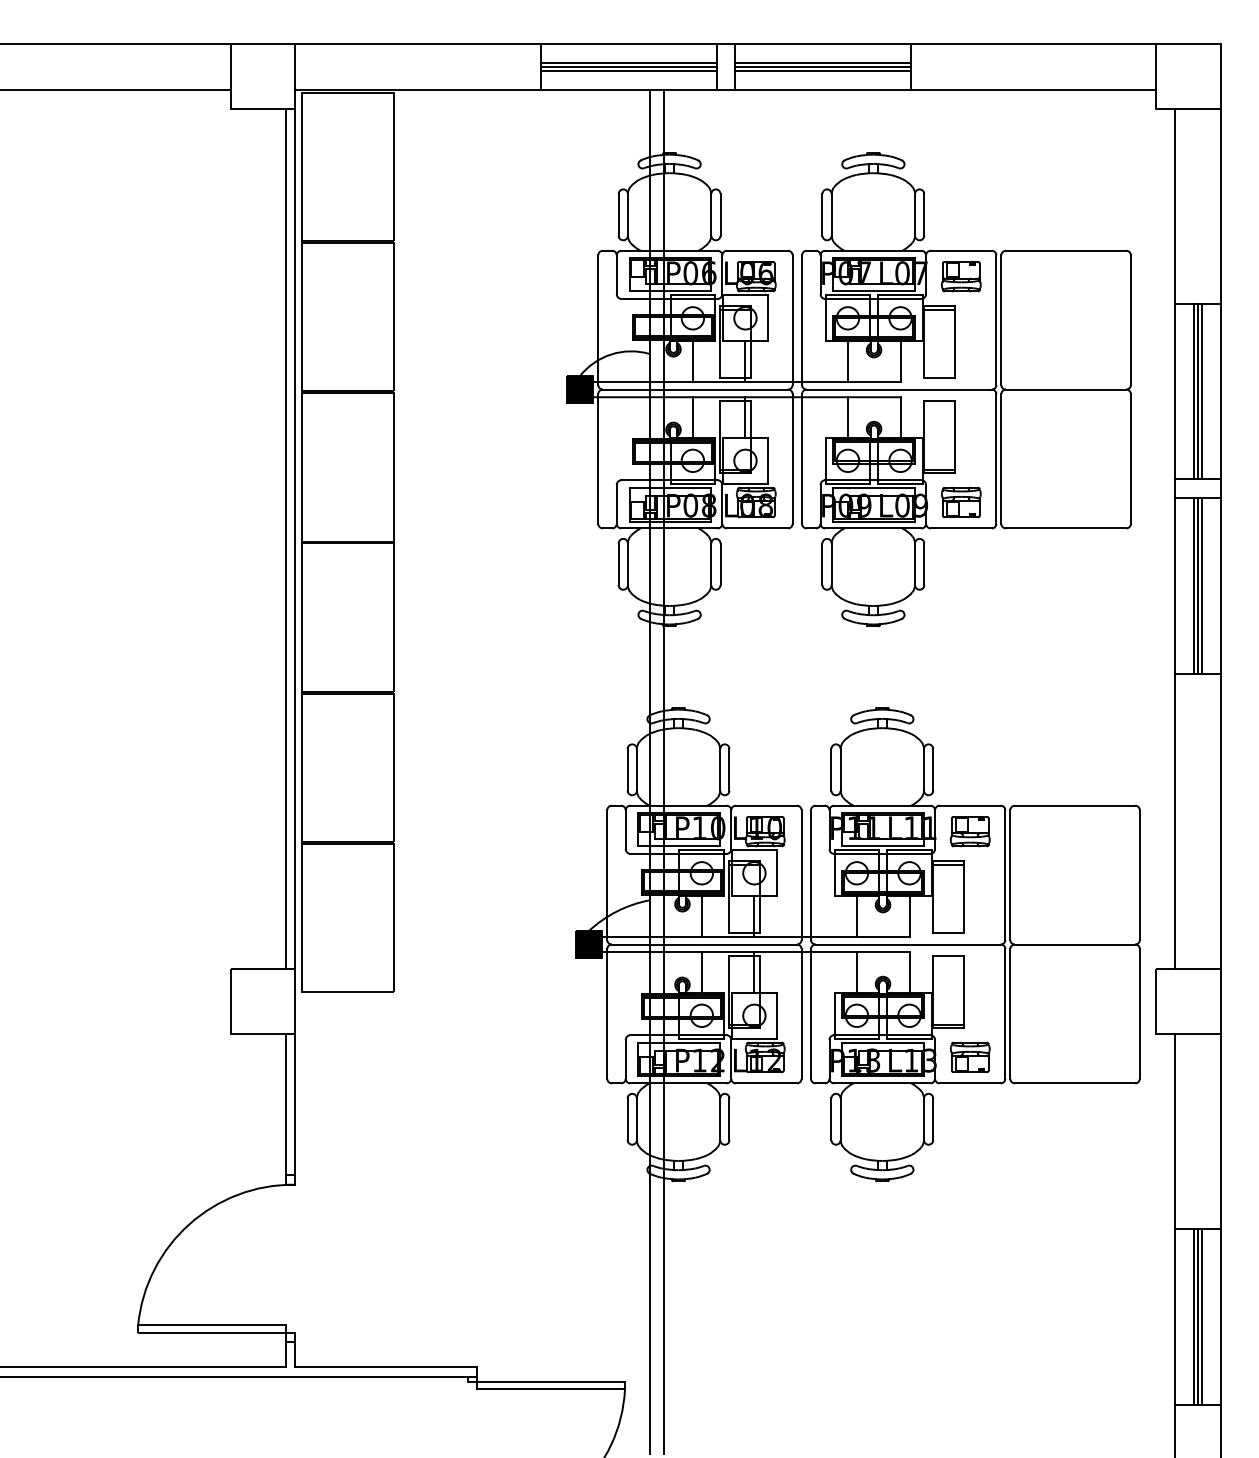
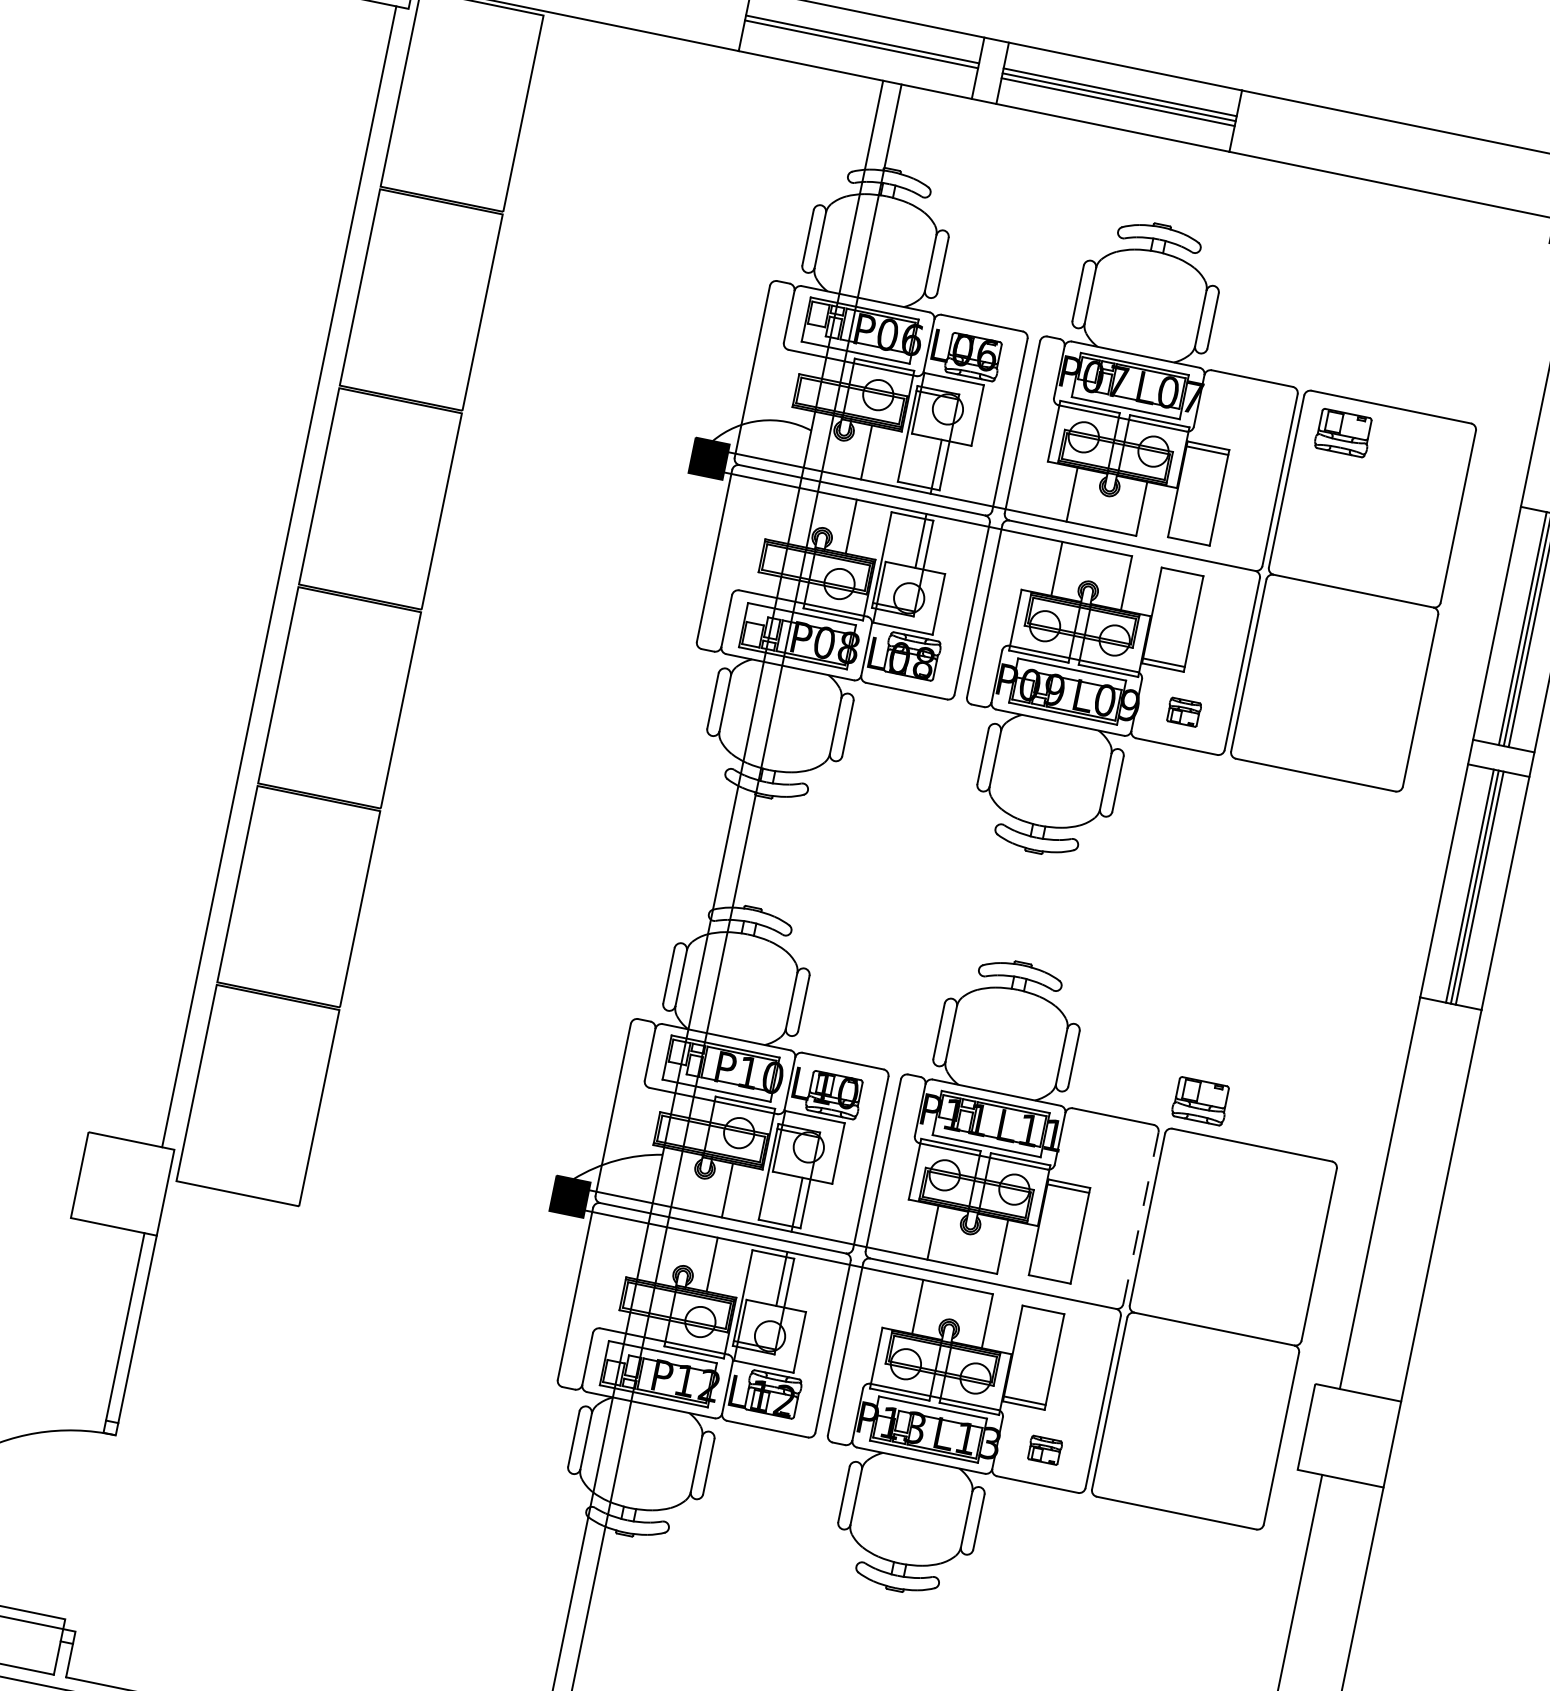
line: (628, 70) -> (860, 49), removed
part: (961, 276) -> (1343, 432), moved
part: (961, 502) -> (1184, 712), size x0.6
line: (295, 538) -> (291, 578), removed
part: (970, 831) -> (1201, 1101), moved
line: (1005, 875) -> (1141, 1218), solid -> dashed
part: (970, 1057) -> (1045, 1450), size x0.6

